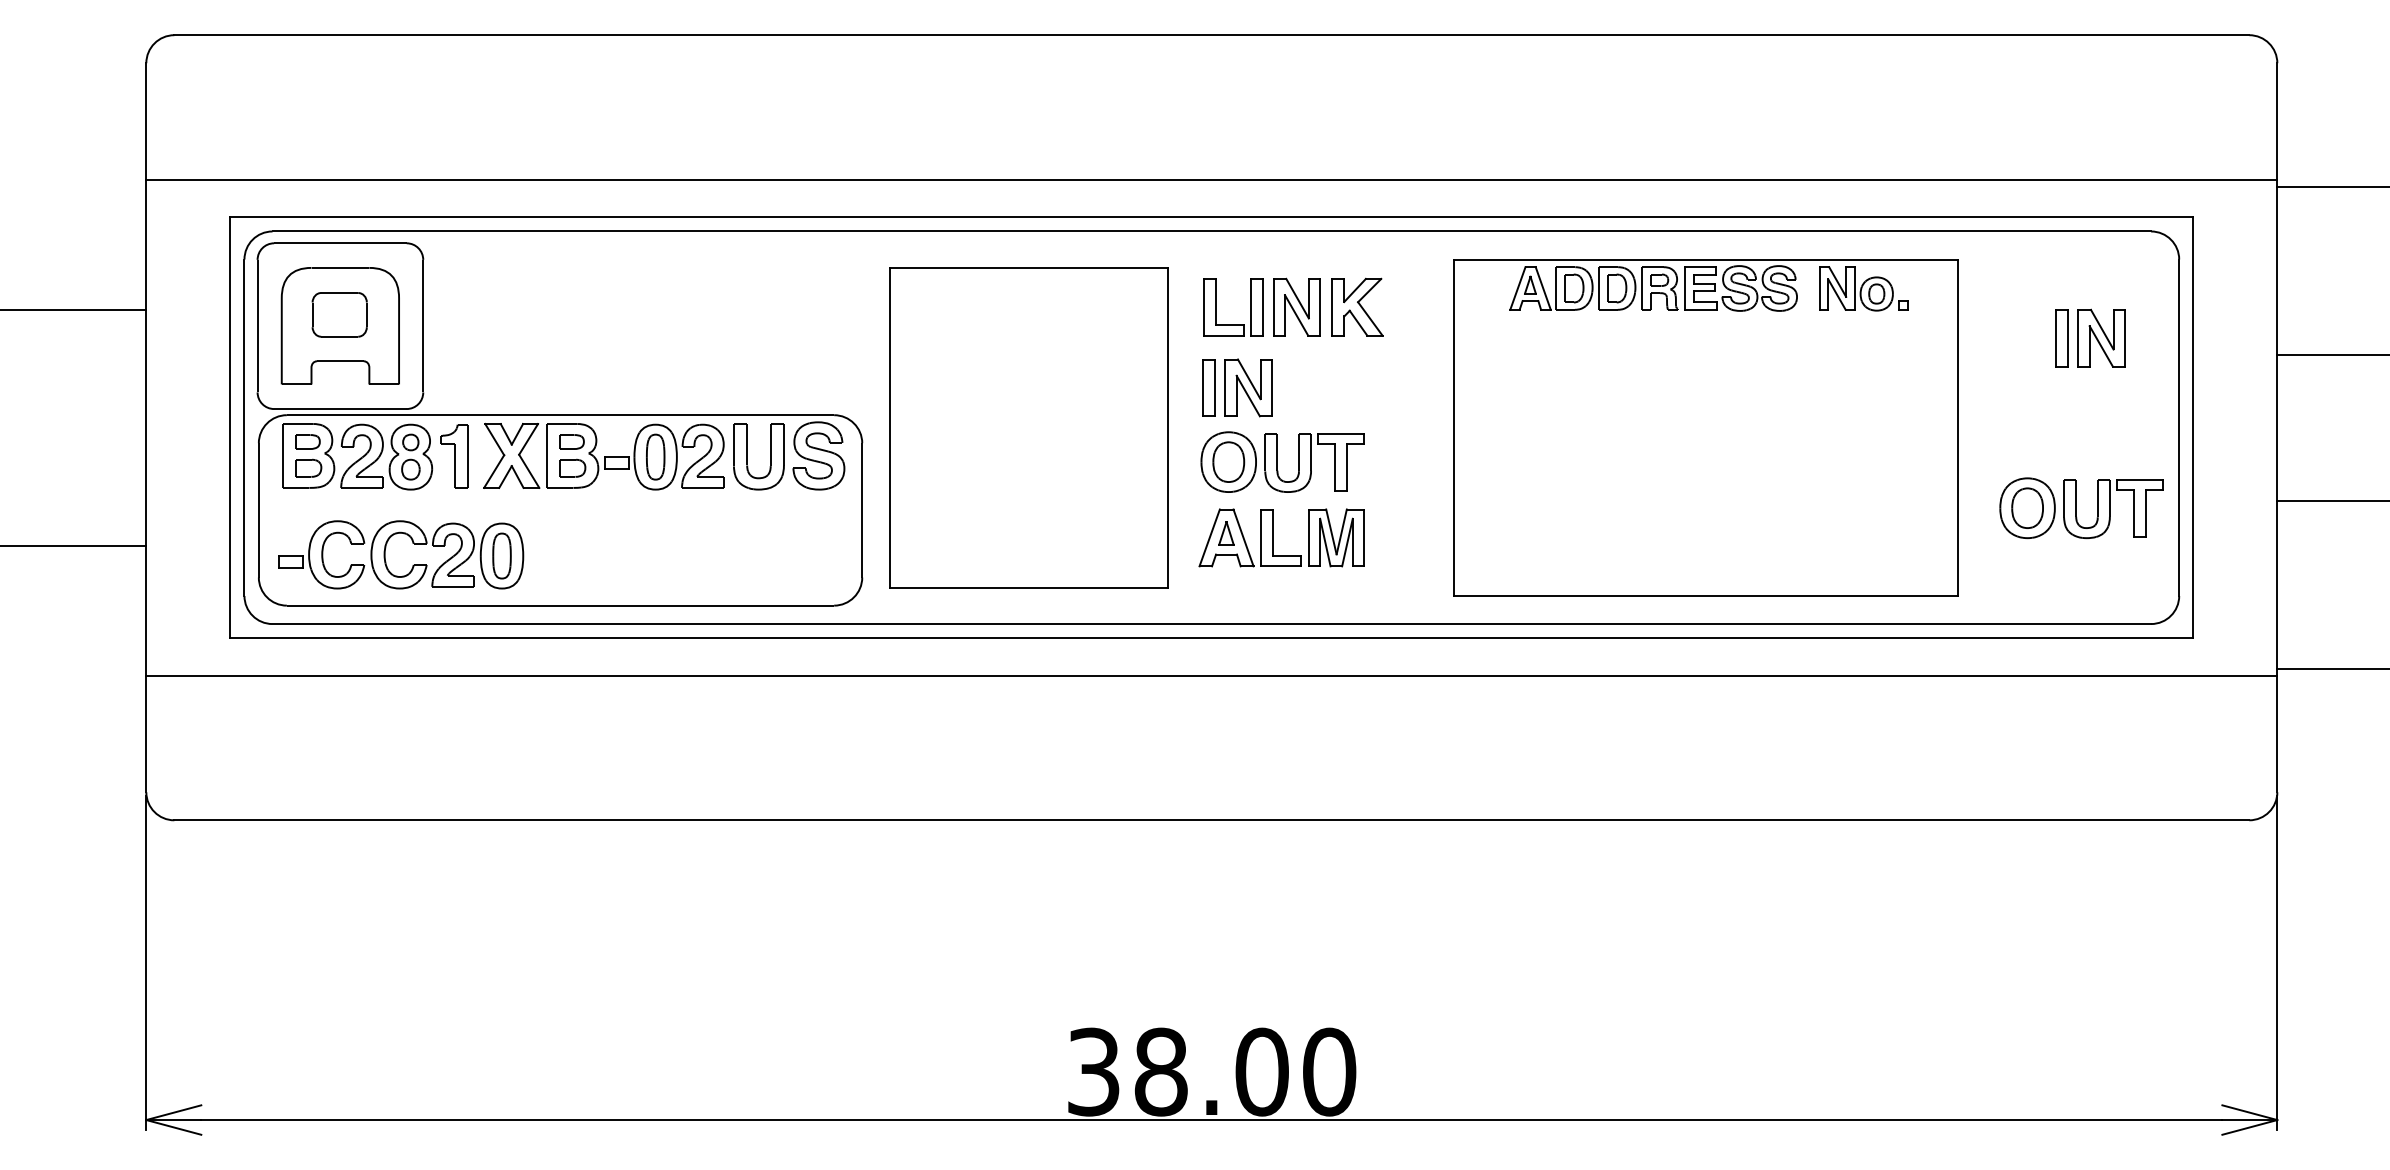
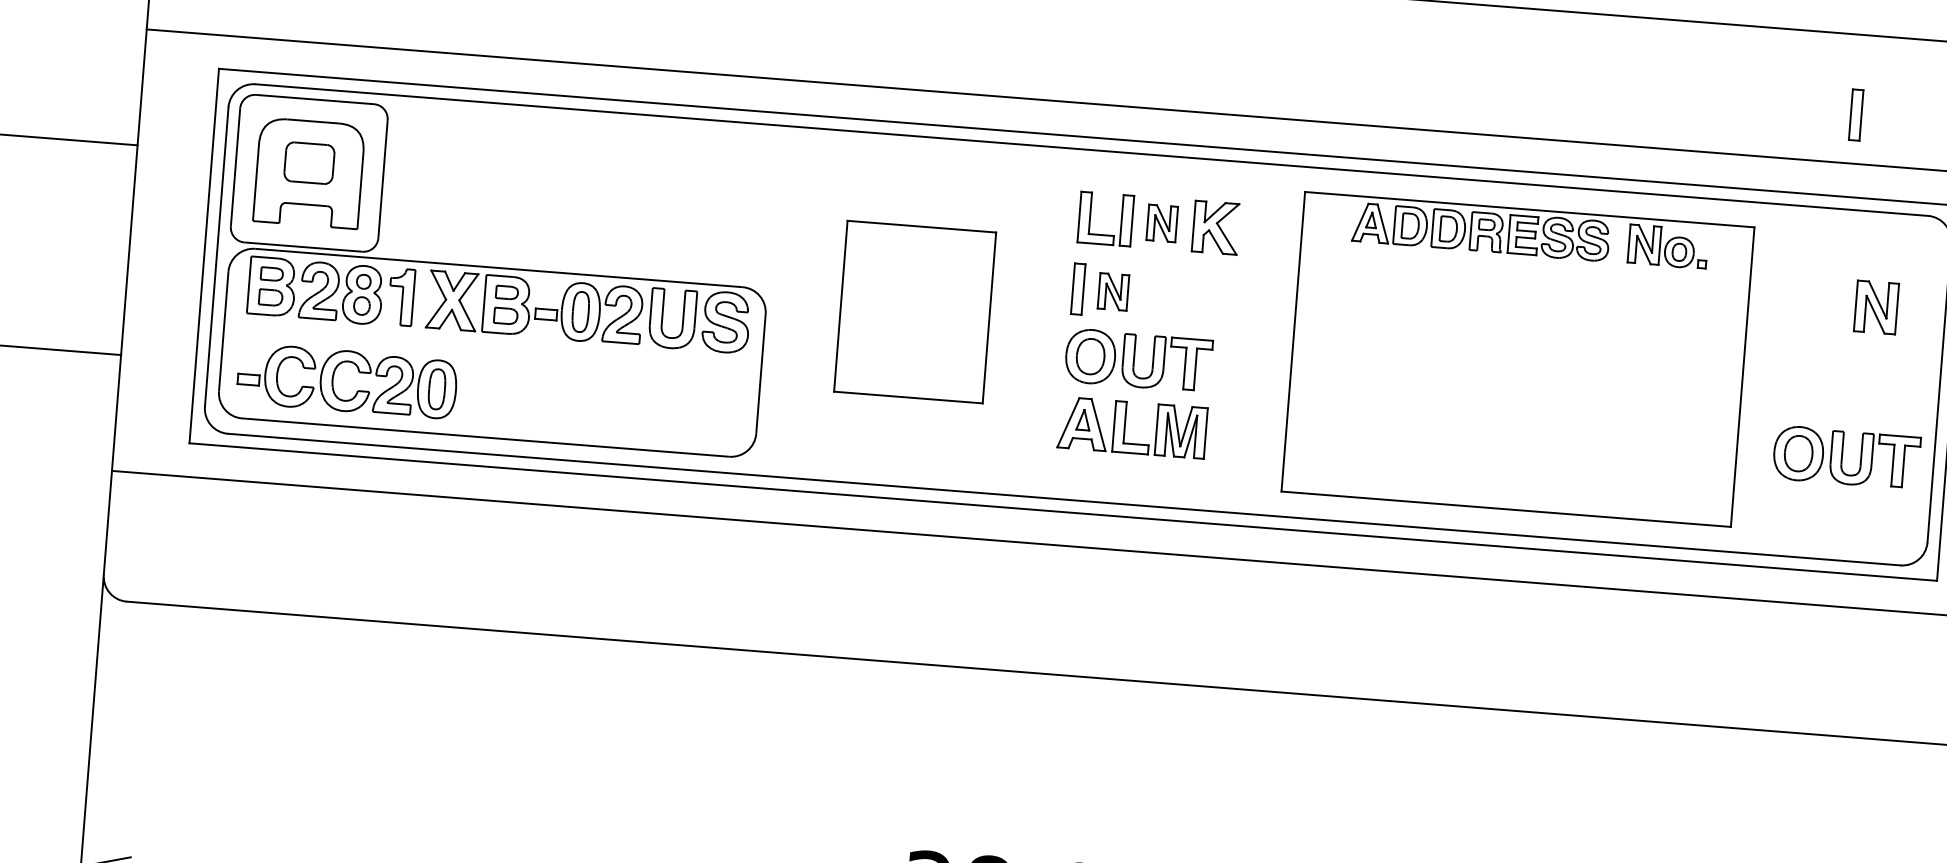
part: (1296, 306) -> (1161, 222), size x0.7
part: (2061, 338) -> (1855, 115), moved
part: (1248, 387) -> (1113, 291), size x0.7
part: (1028, 427) -> (914, 311), size x0.6

